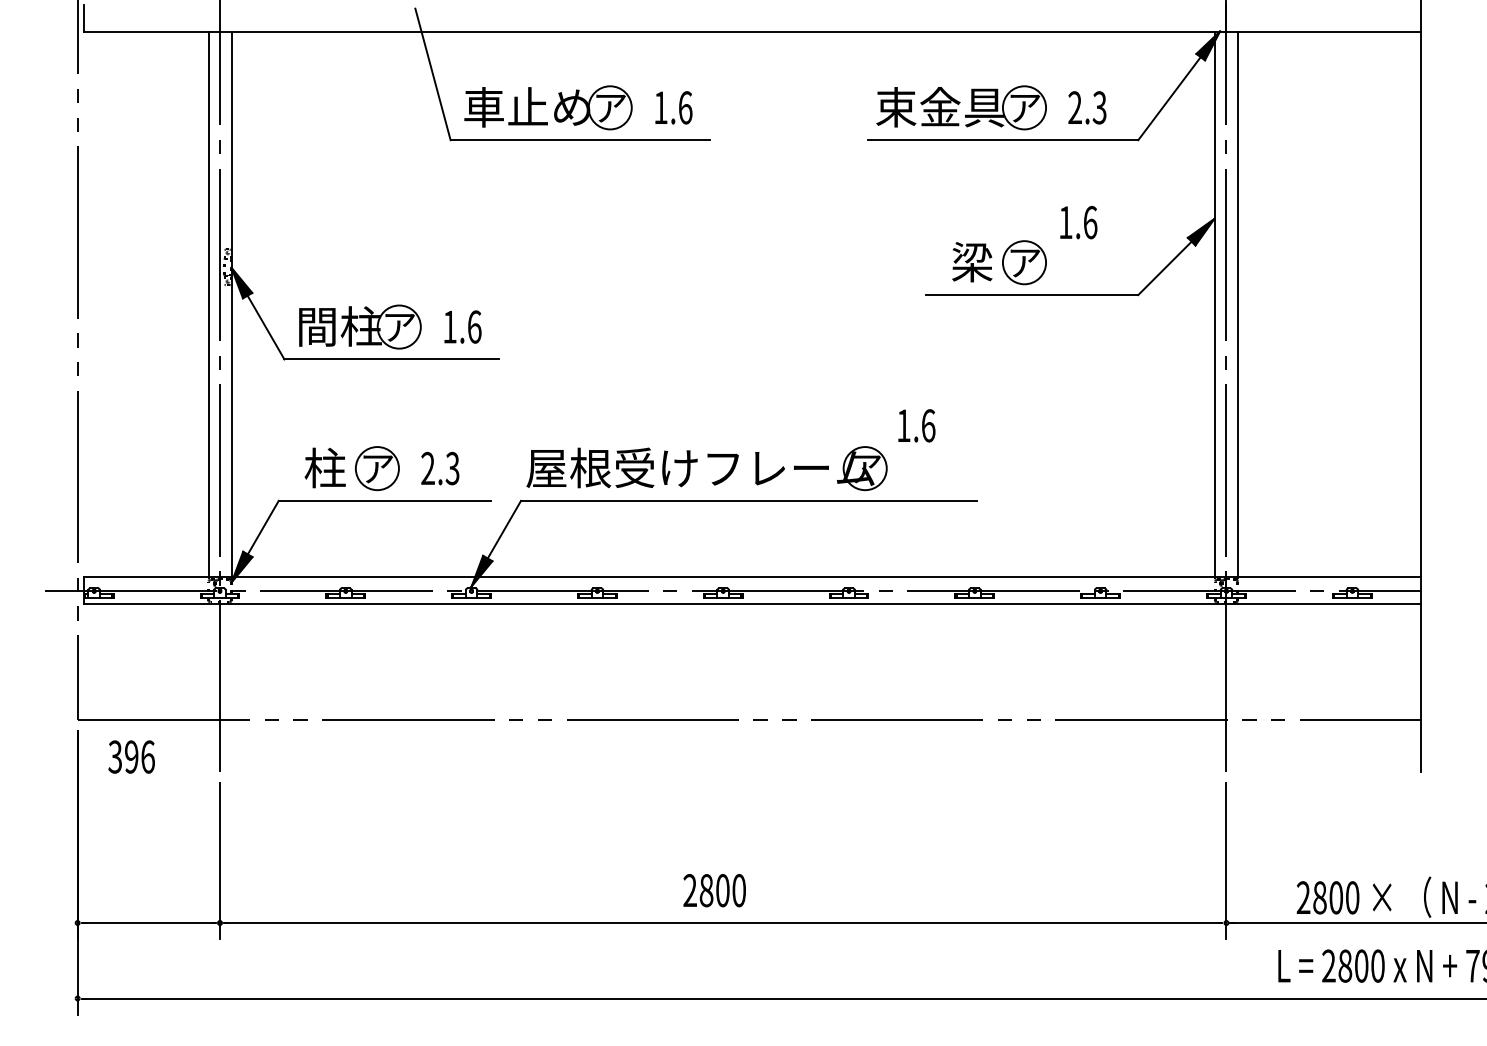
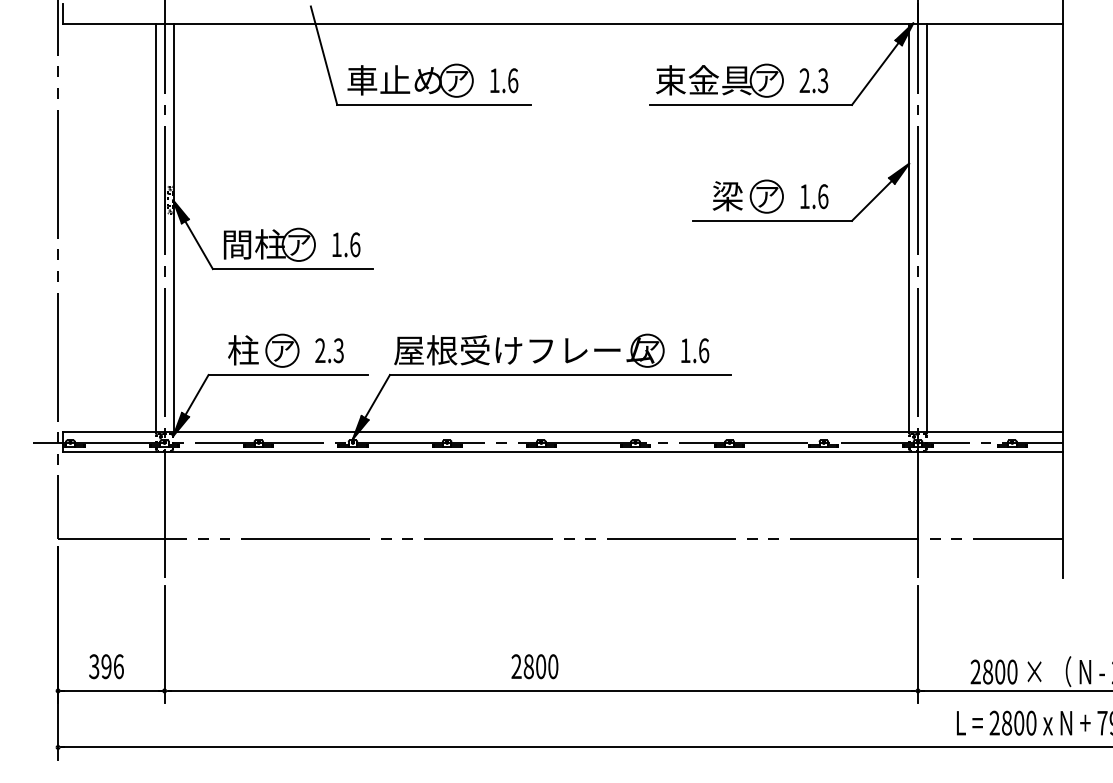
text: (1078, 222) -> (814, 196), moved
text: (917, 425) -> (695, 350), moved
text: (131, 756) -> (106, 666), moved

